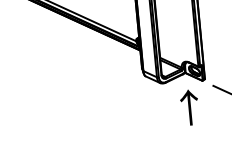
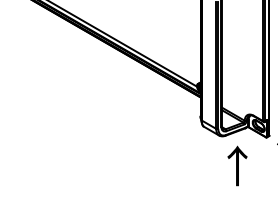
text: (189, 107) -> (237, 165), moved

